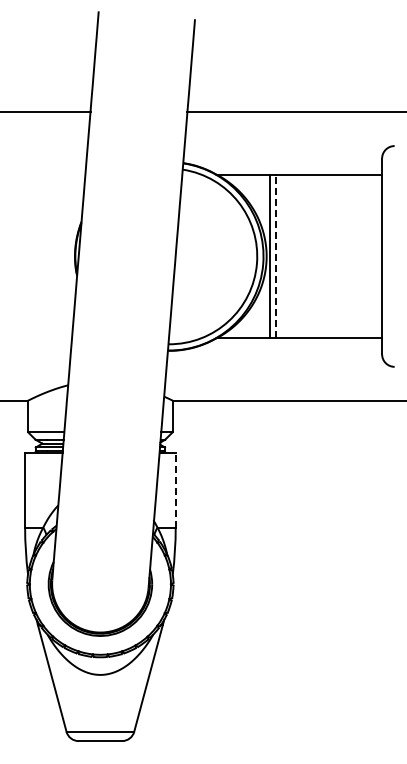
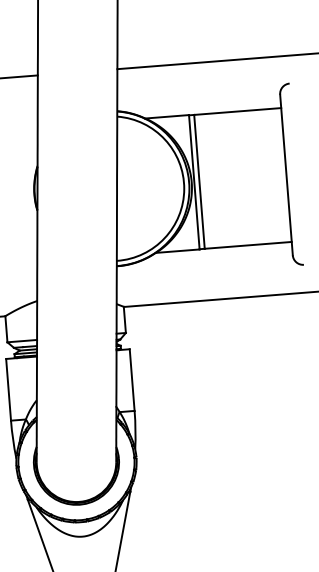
line: (276, 256) -> (199, 181), dashed -> solid
line: (175, 490) -> (132, 380), dashed -> solid

